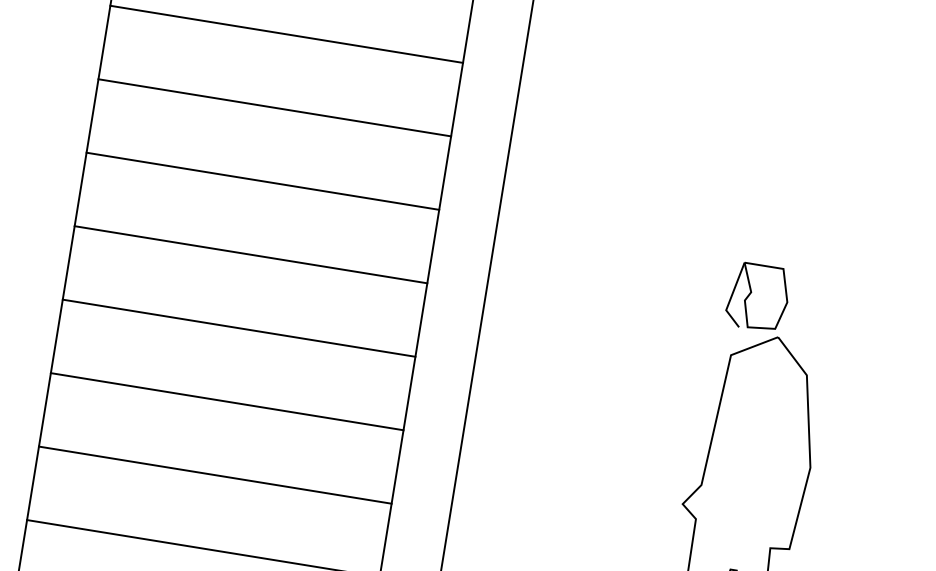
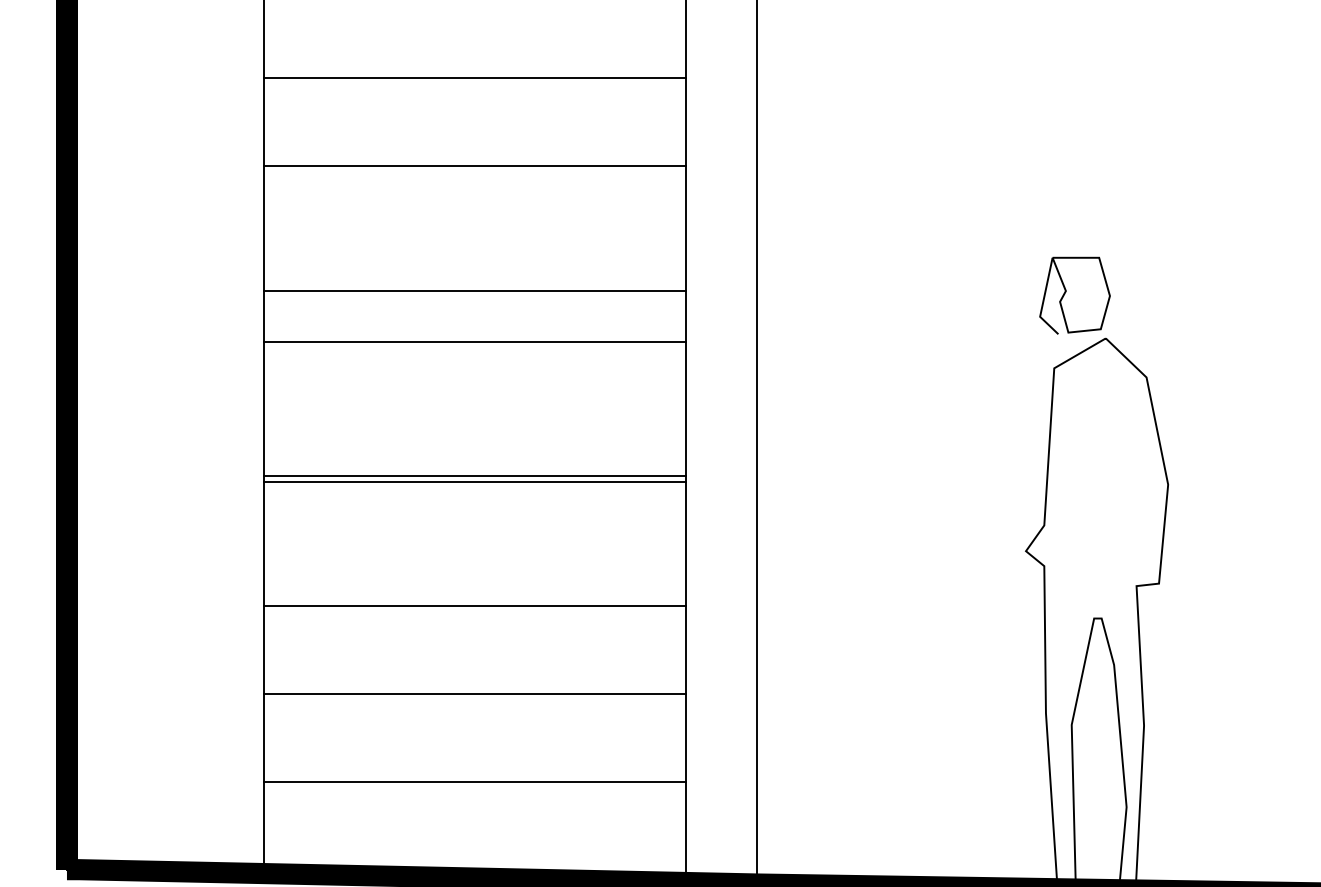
line: (263, 181) -> (475, 290), moved
line: (239, 328) -> (475, 481), moved
line: (227, 401) -> (475, 475), moved

